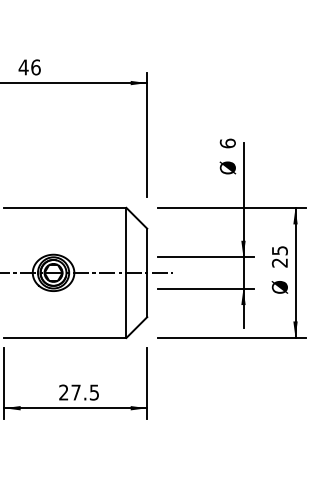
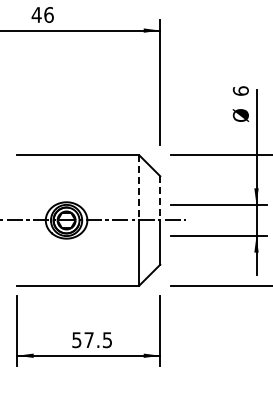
line: (126, 240) -> (139, 188), solid -> dashed
line: (147, 251) -> (160, 199), solid -> dashed
text: (63, 392) -> (76, 340), 27.5 -> 57.5

